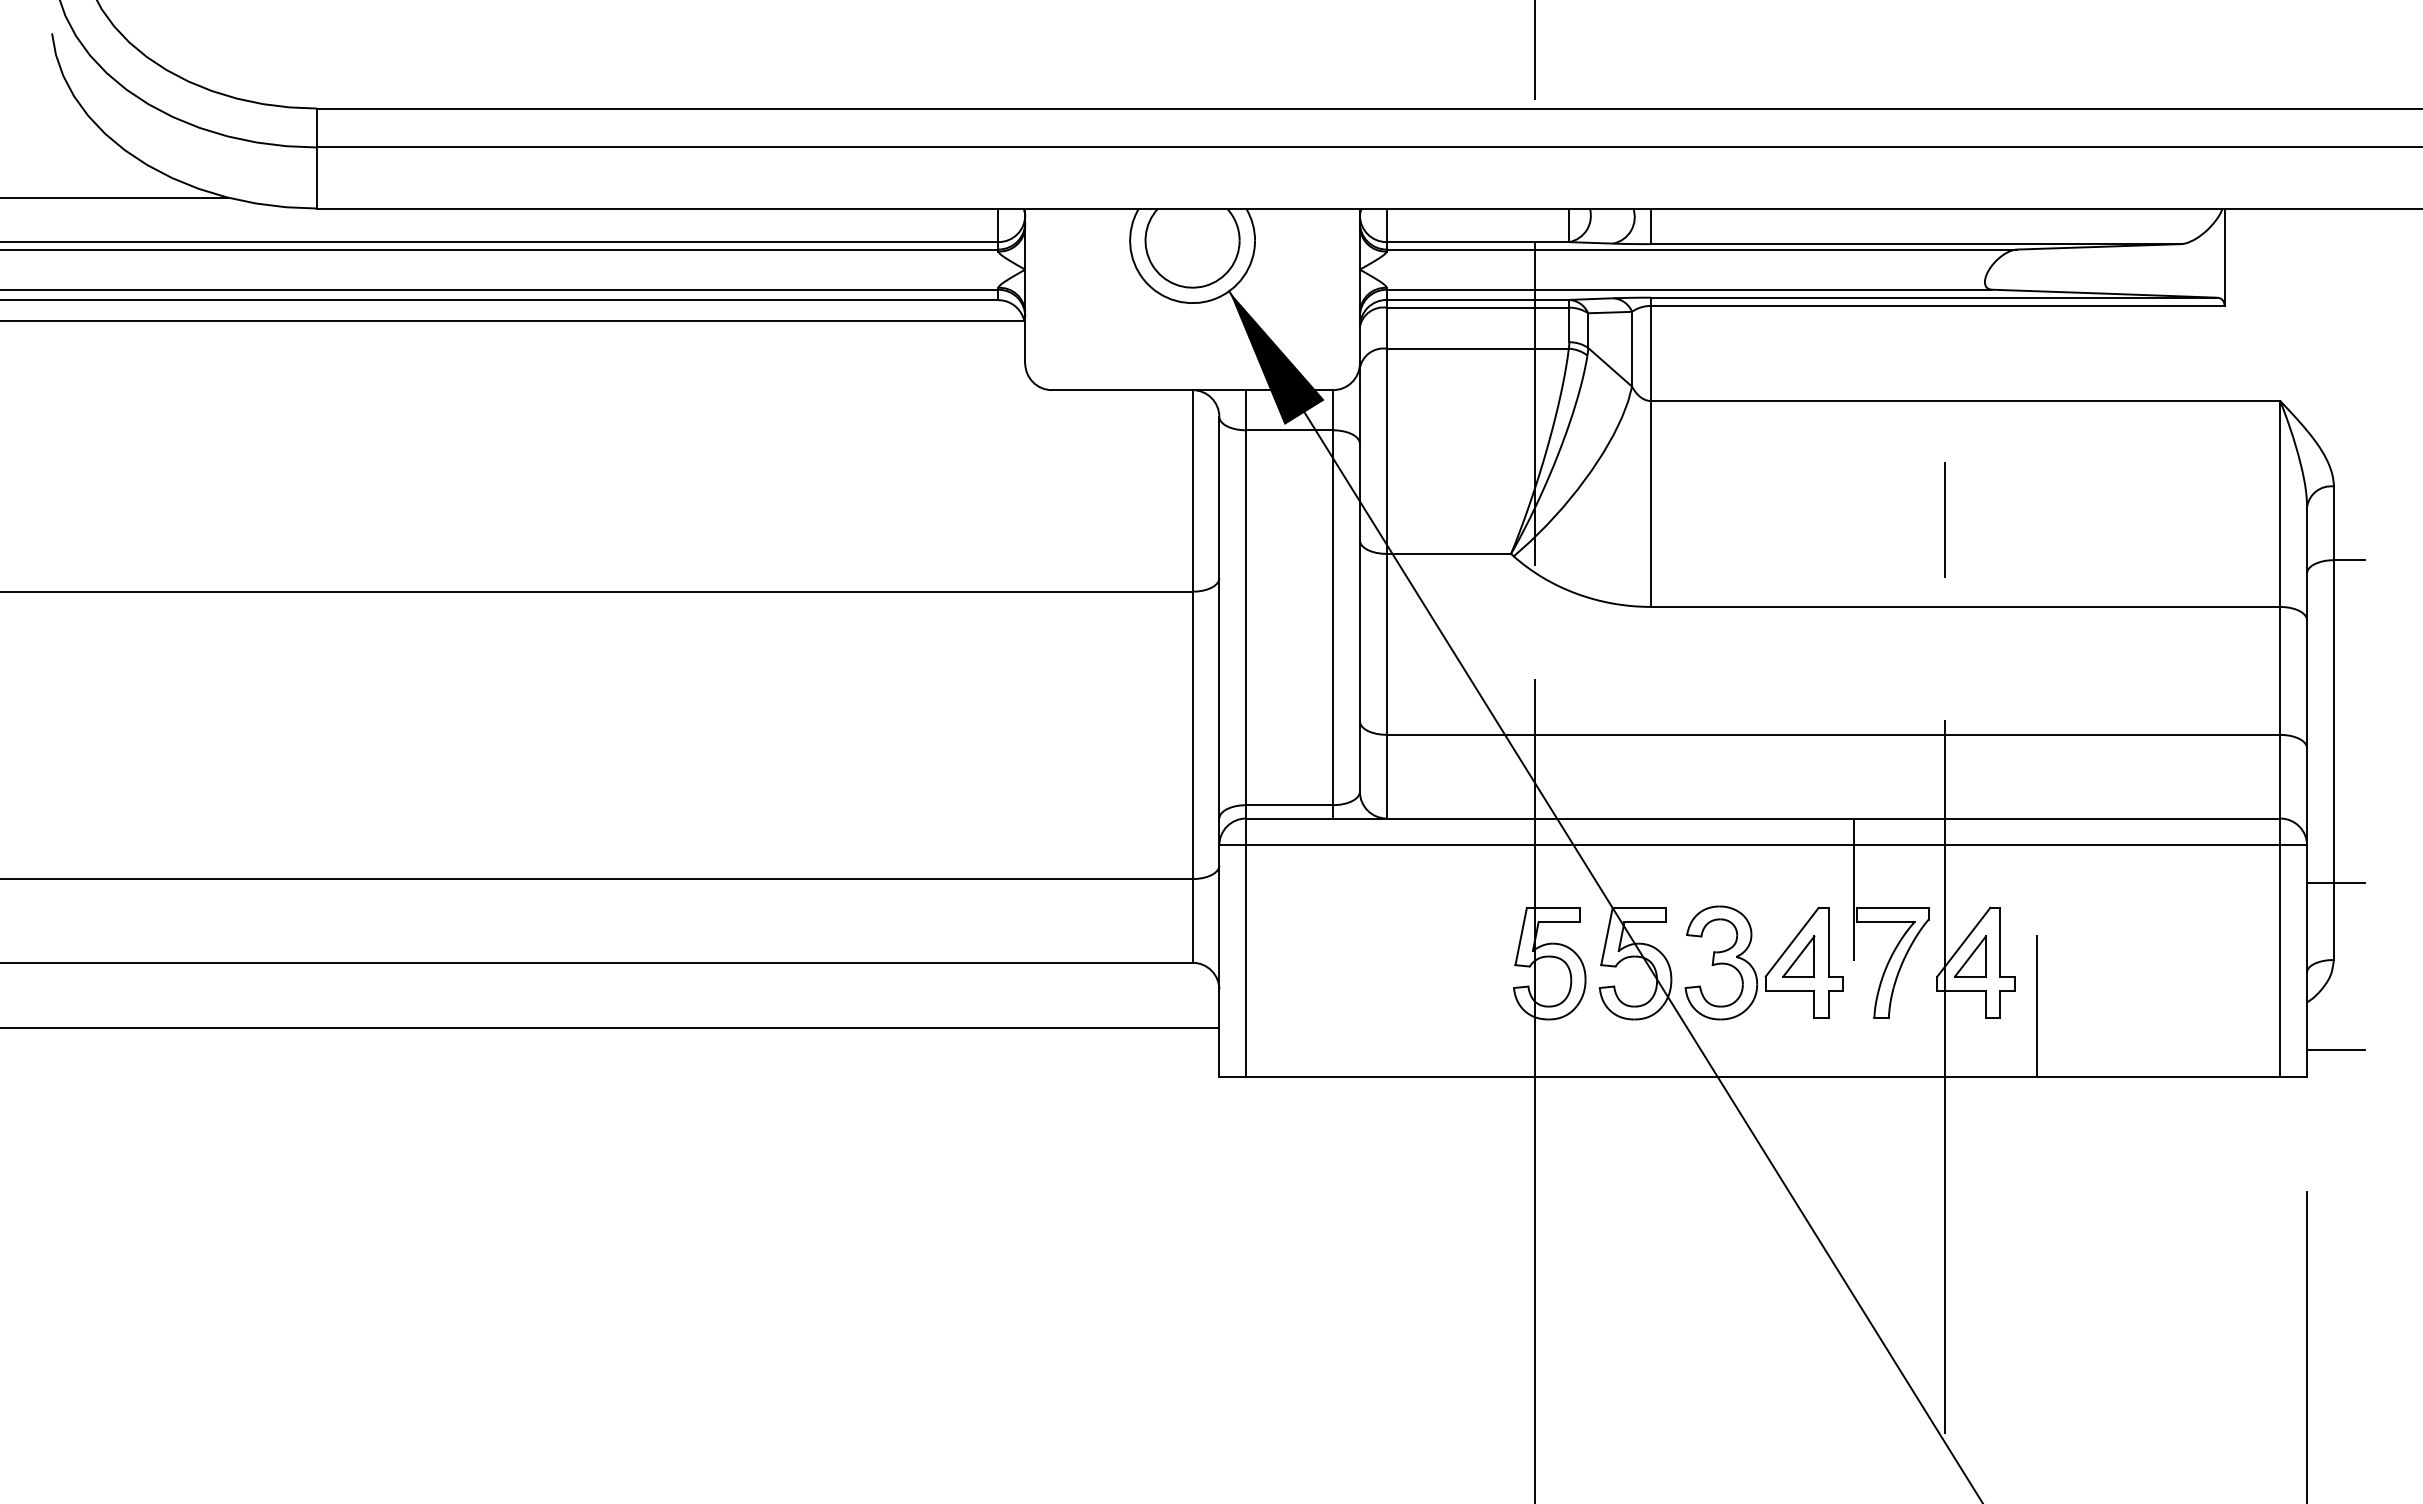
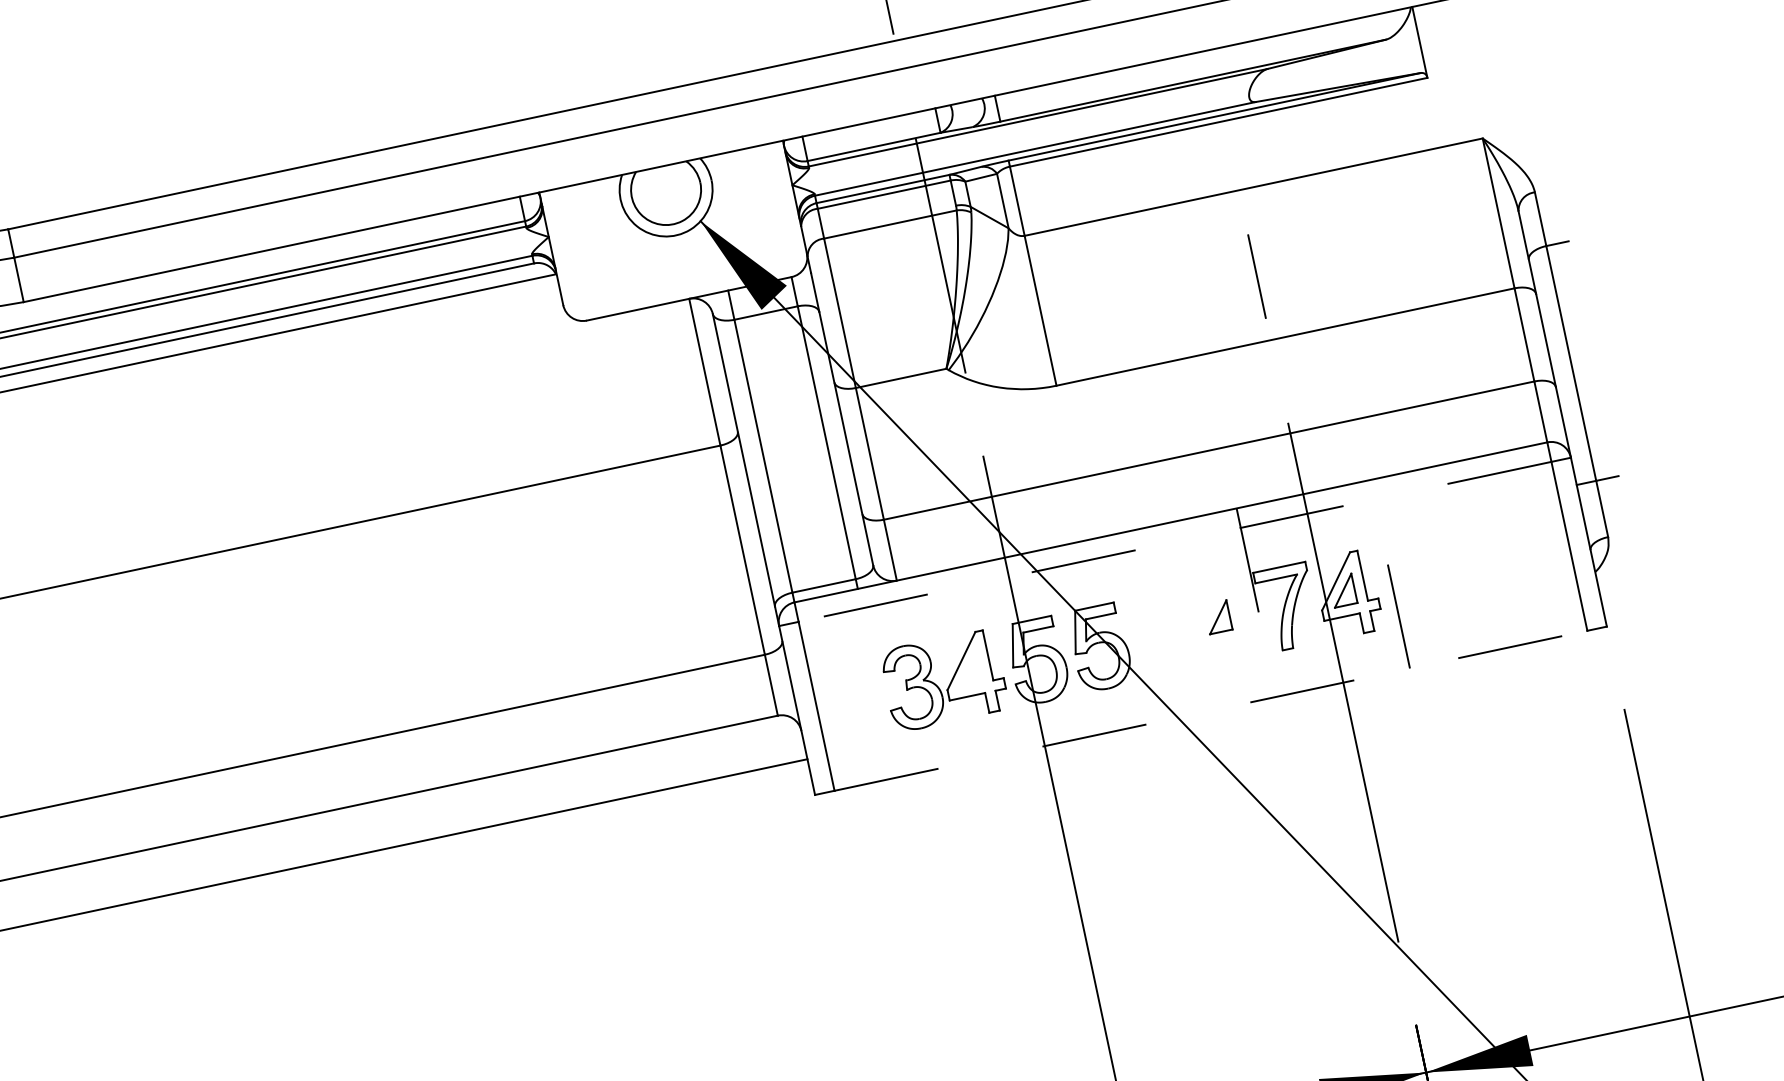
line: (1762, 845) -> (1174, 542), solid -> dashed
part: (1770, 968) -> (949, 683), moved
line: (2335, 1050) -> (1623, 602), removed
line: (1763, 1077) -> (1211, 710), solid -> dashed

